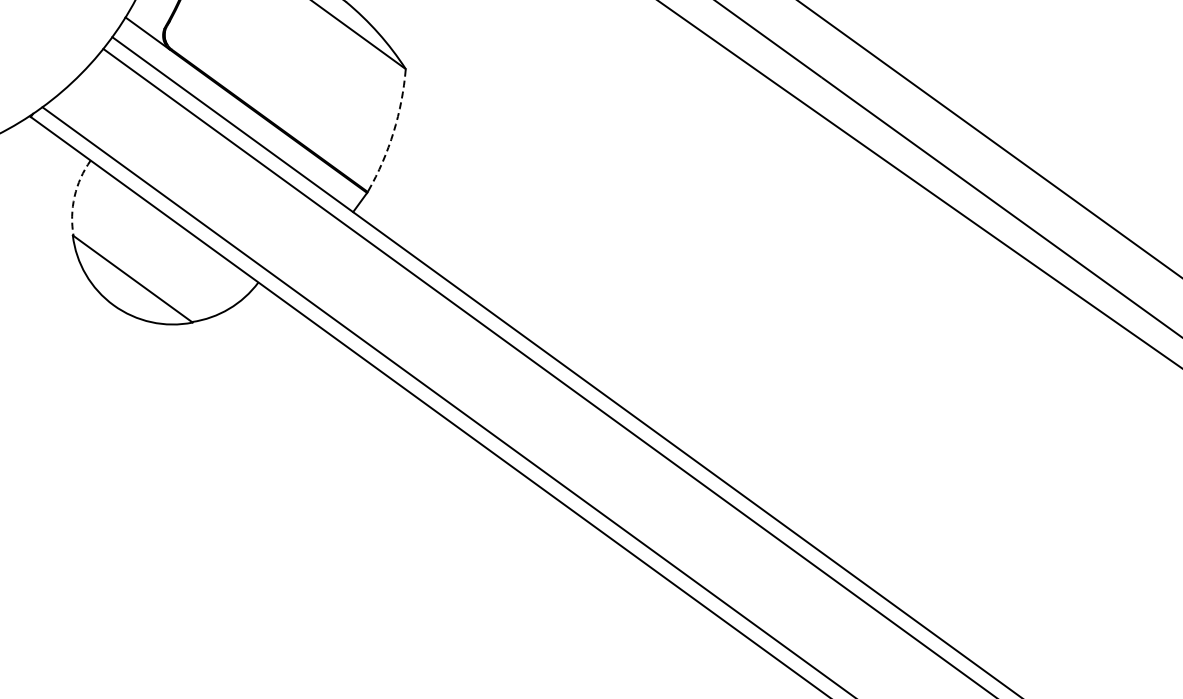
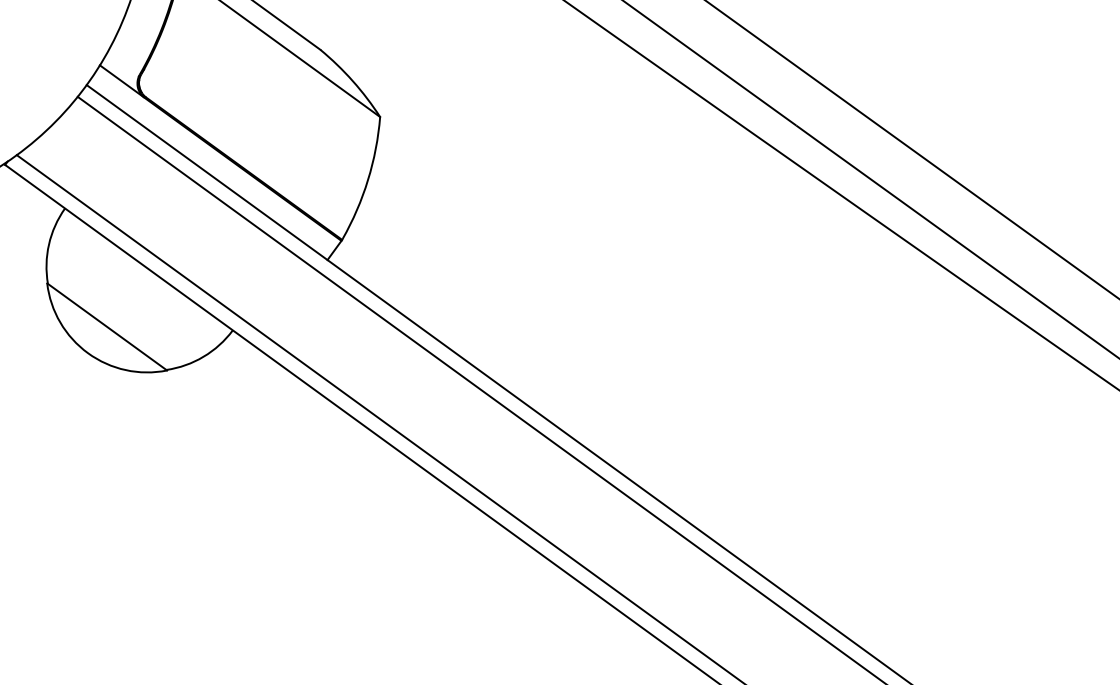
arc: (393, 132) -> (367, 180), dashed -> solid
arc: (74, 196) -> (48, 244), dashed -> solid

